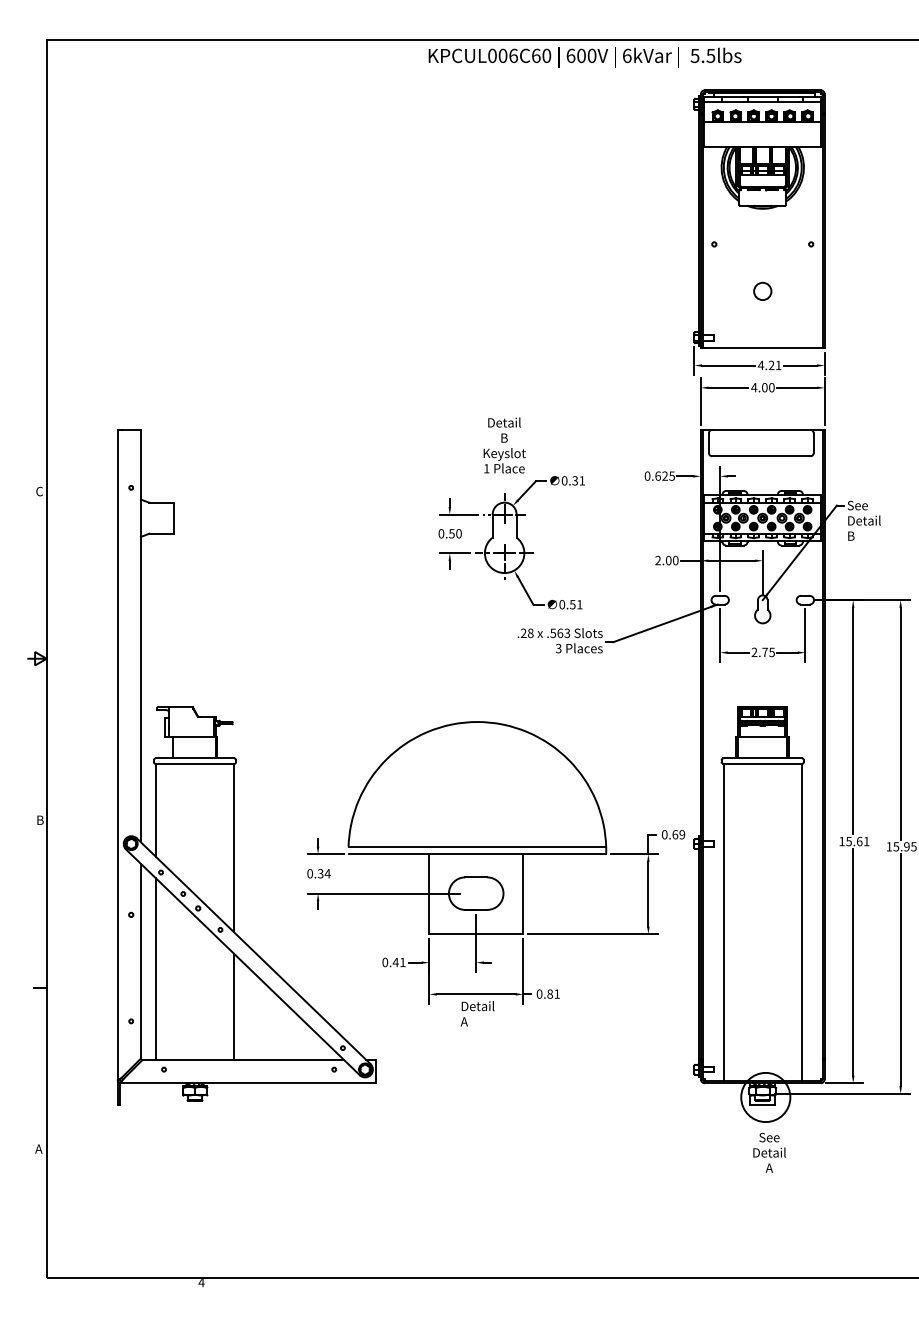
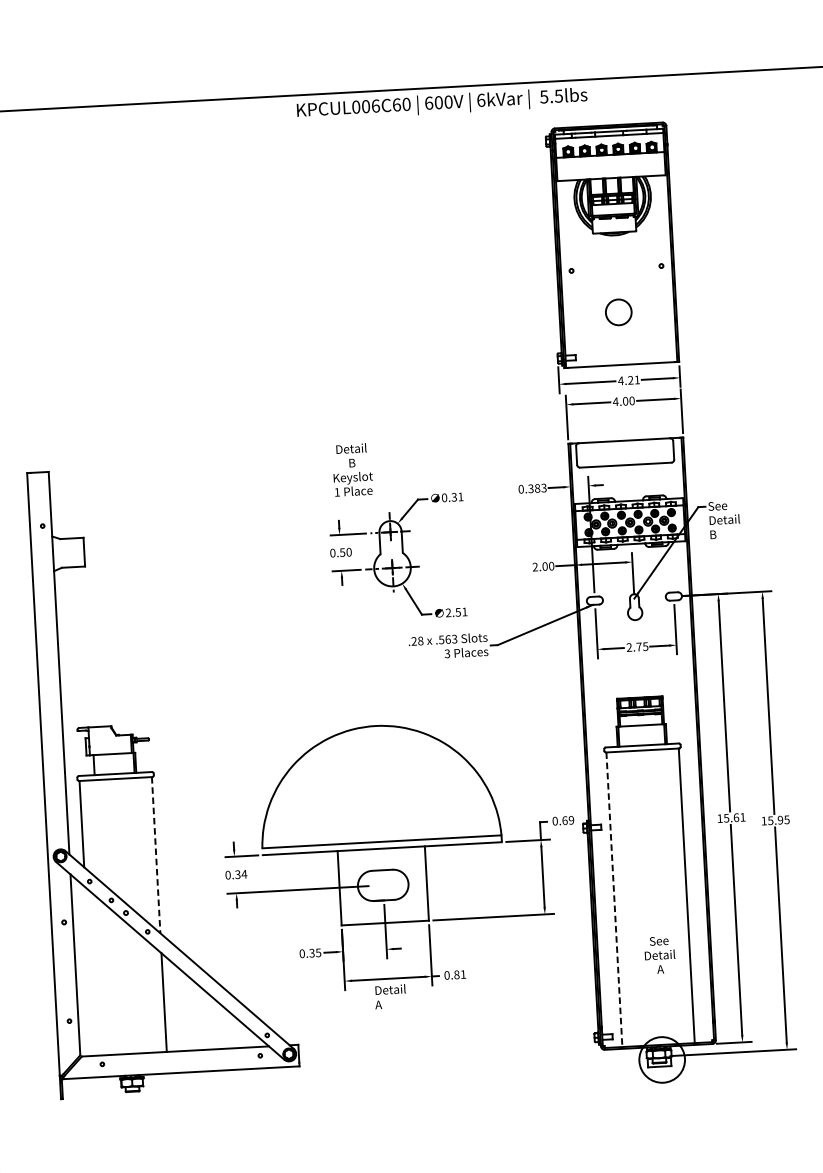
circle: (762, 290) -> (618, 311), size x1.6
text: (504, 445) -> (352, 469), moved
text: (664, 475) -> (536, 487), 0.625 -> 0.383
text: (562, 604) -> (448, 612), 0.51 -> 2.51
line: (233, 848) -> (155, 855), solid -> dashed
line: (723, 922) -> (614, 899), solid -> dashed
text: (398, 962) -> (314, 953), 0.41 -> 0.35
line: (156, 969) -> (90, 971), removed
text: (769, 1152) -> (659, 954), moved

